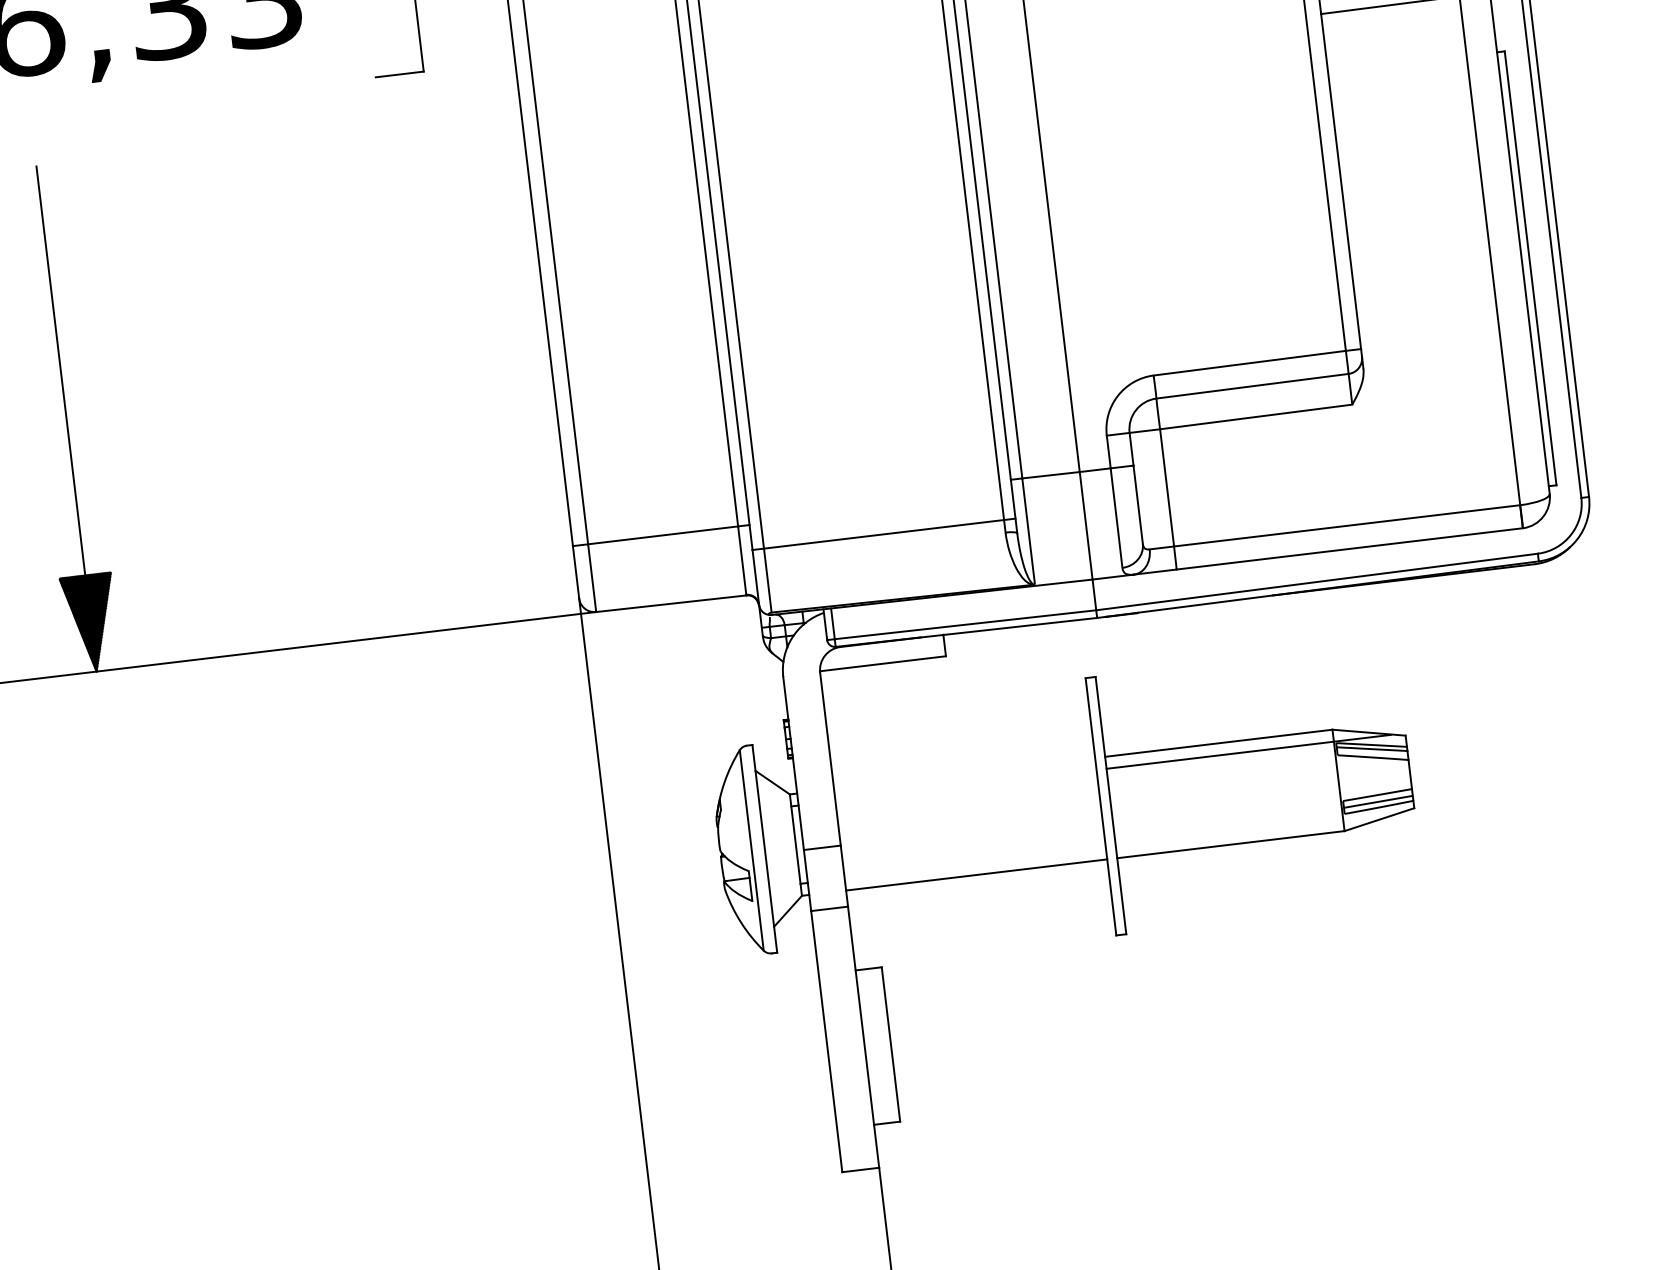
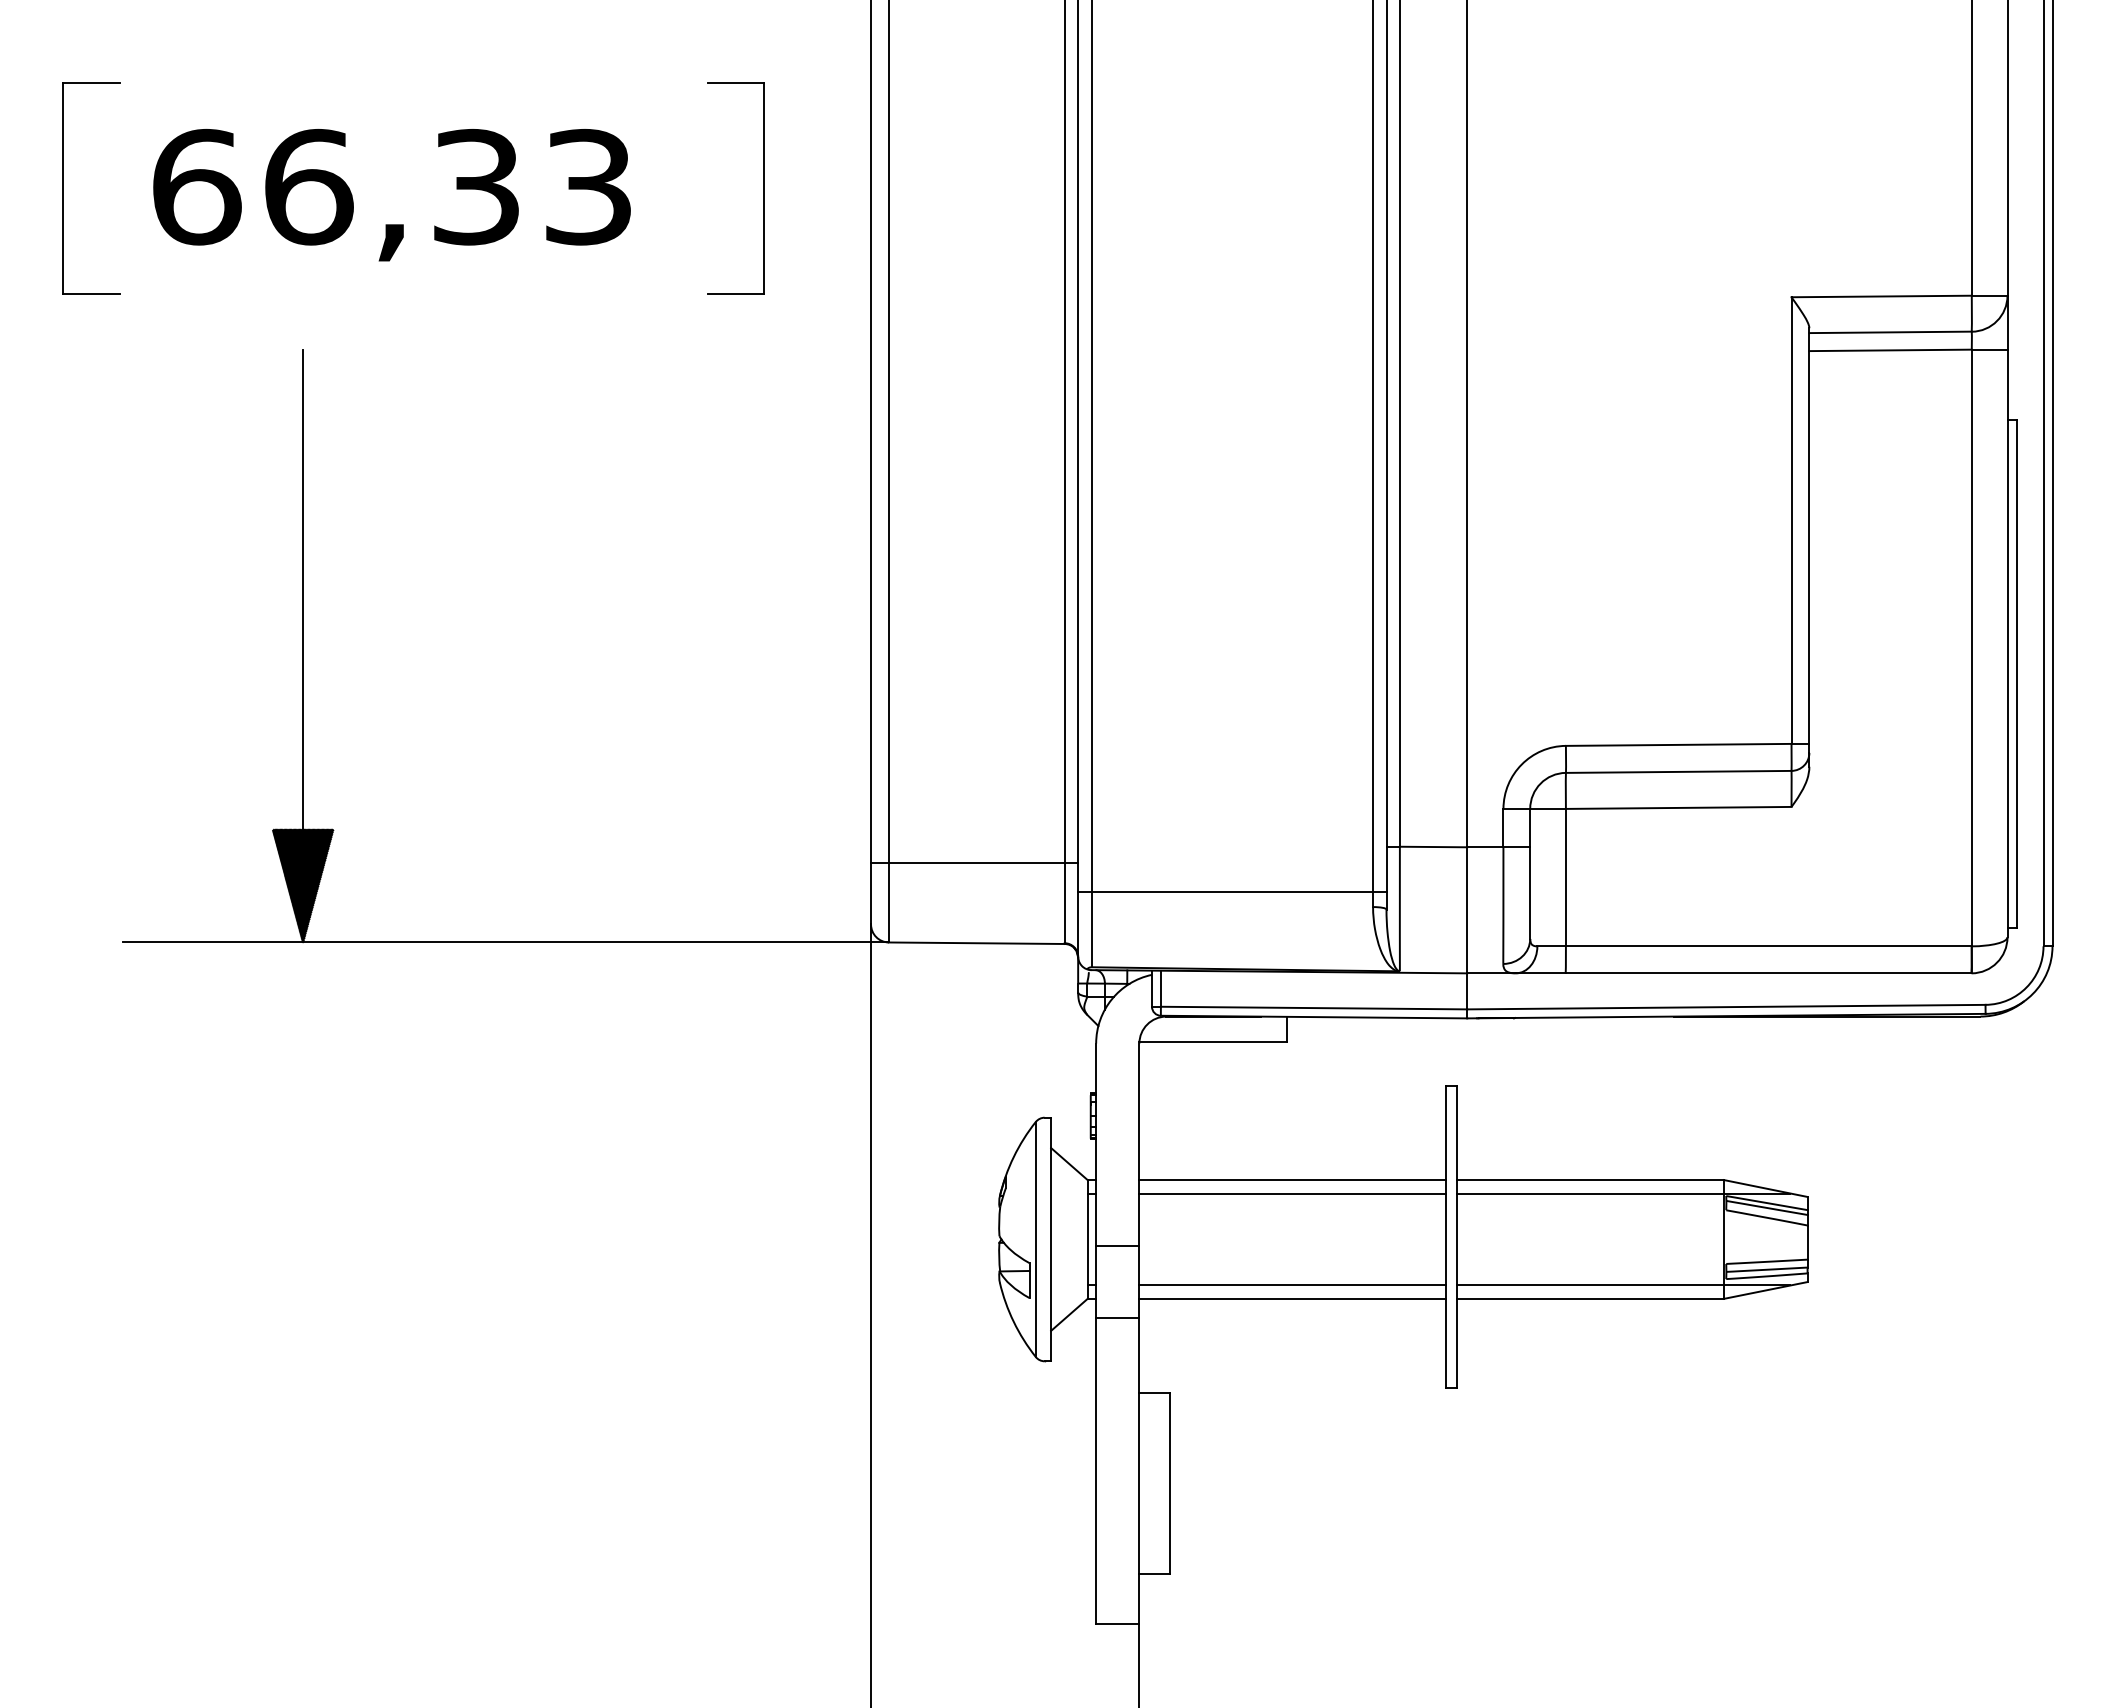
line: (964, 773) -> (1292, 1180), added
line: (966, 785) -> (1292, 1194), added
line: (1257, 829) -> (1623, 1284), added
line: (975, 862) -> (1292, 1284), added

